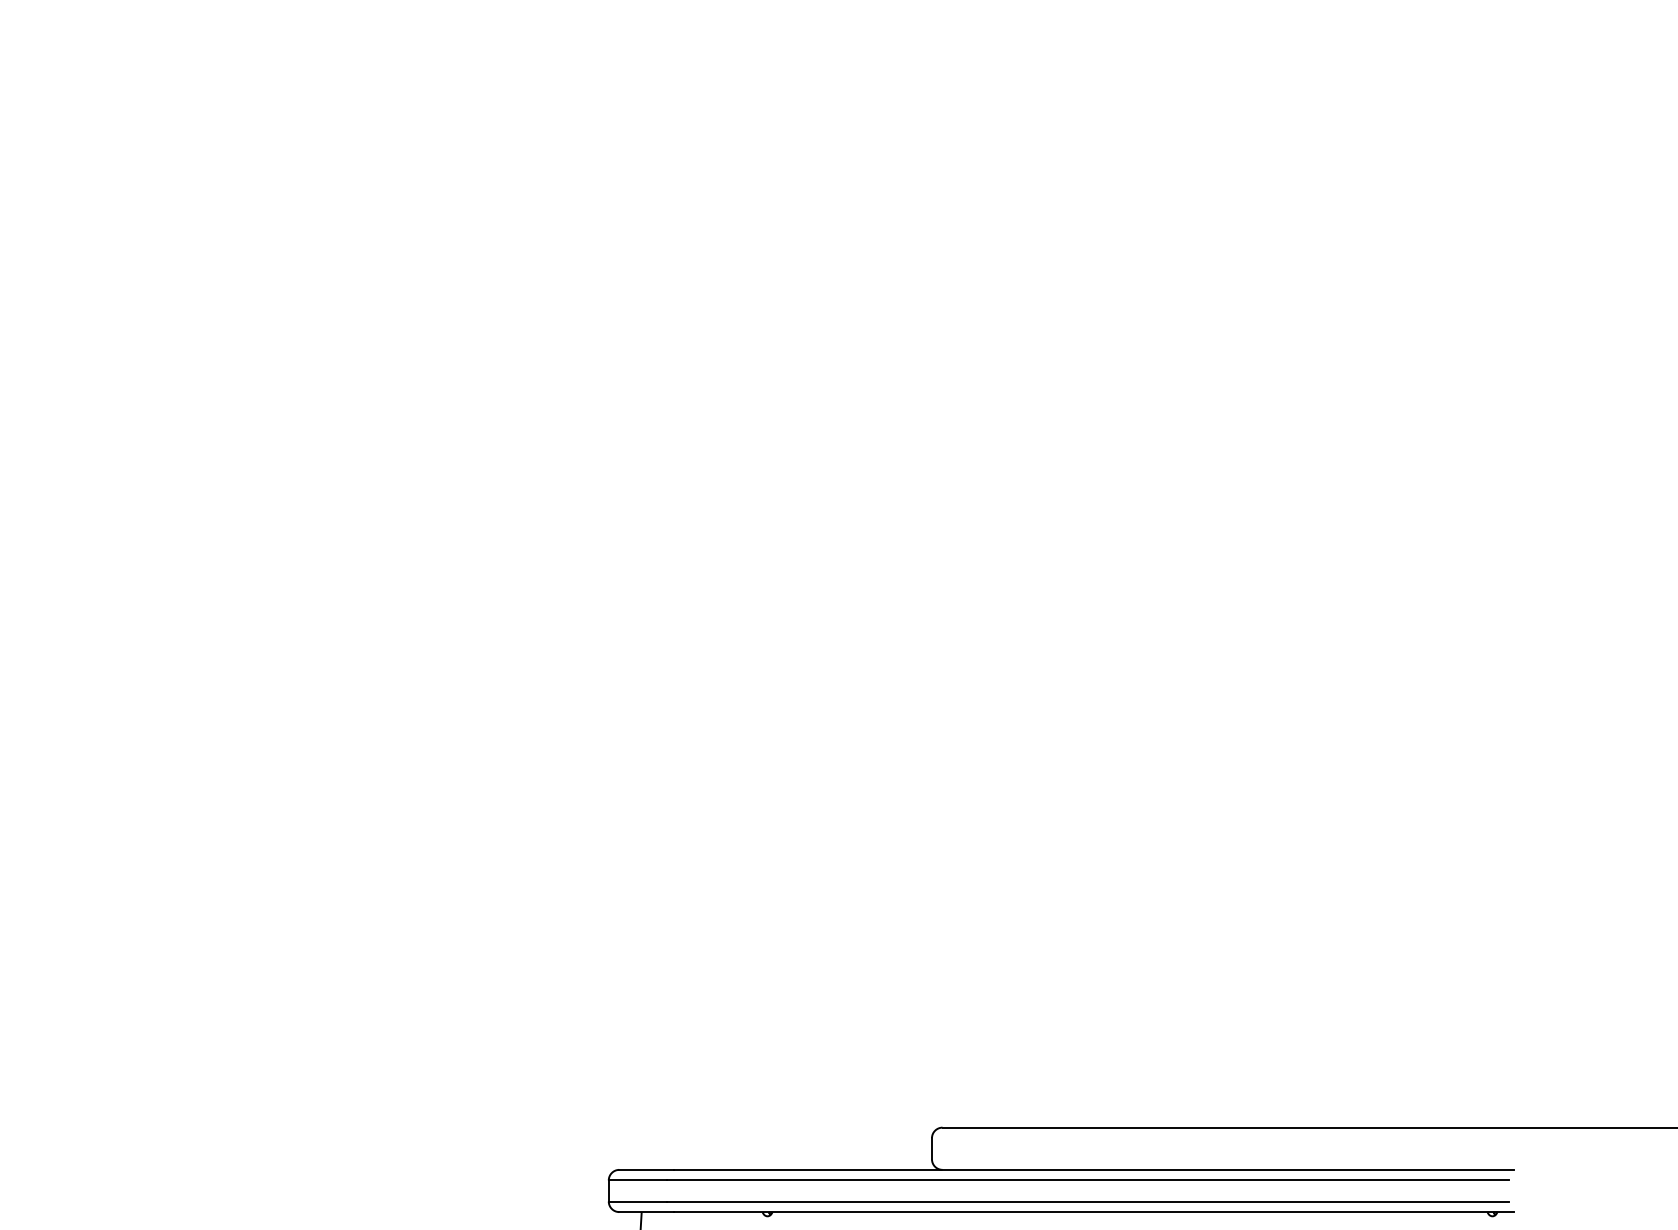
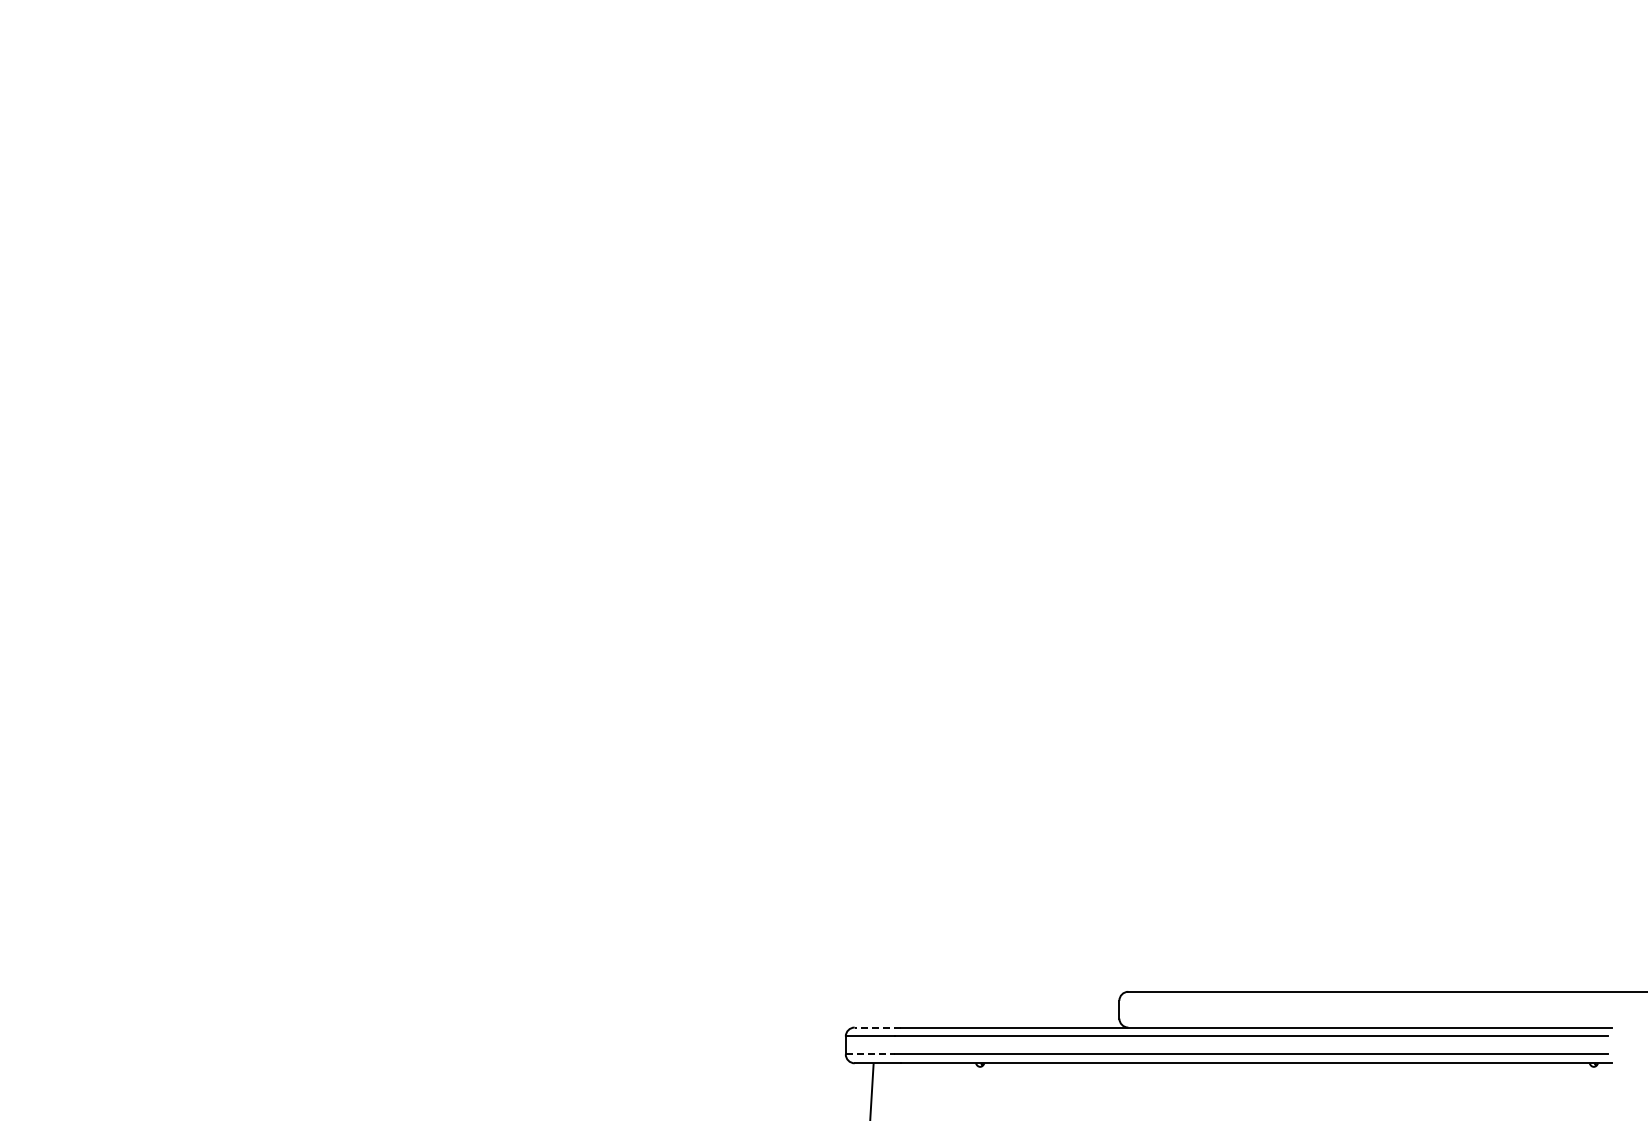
line: (646, 1169) -> (877, 1027), solid -> dashed
line: (637, 1201) -> (870, 1054), solid -> dashed

